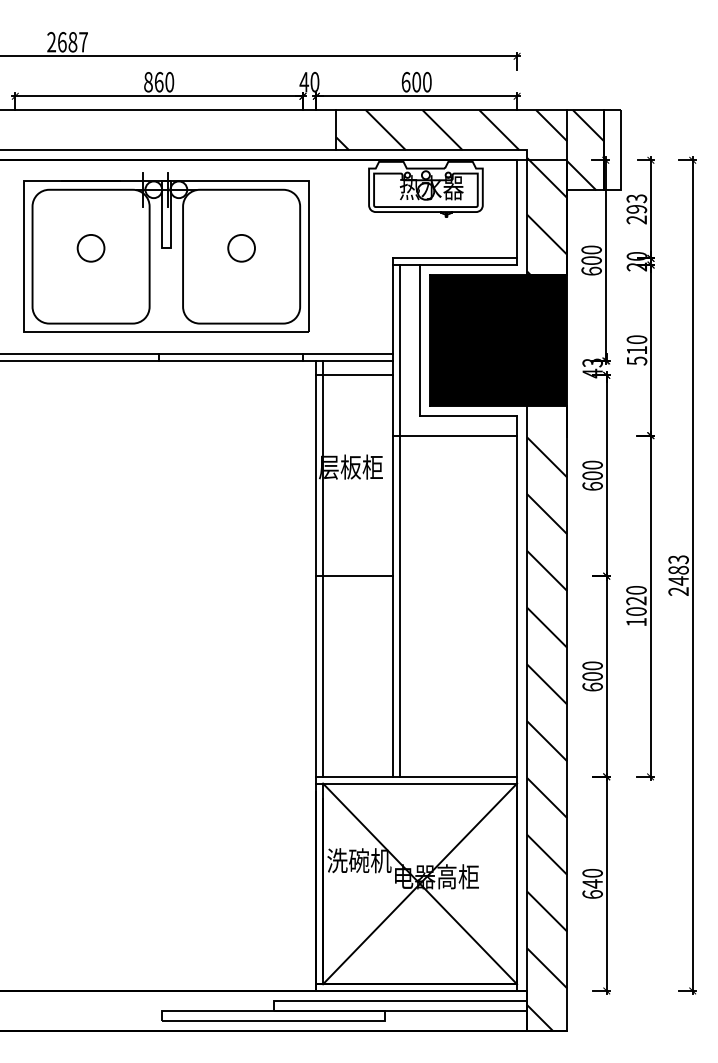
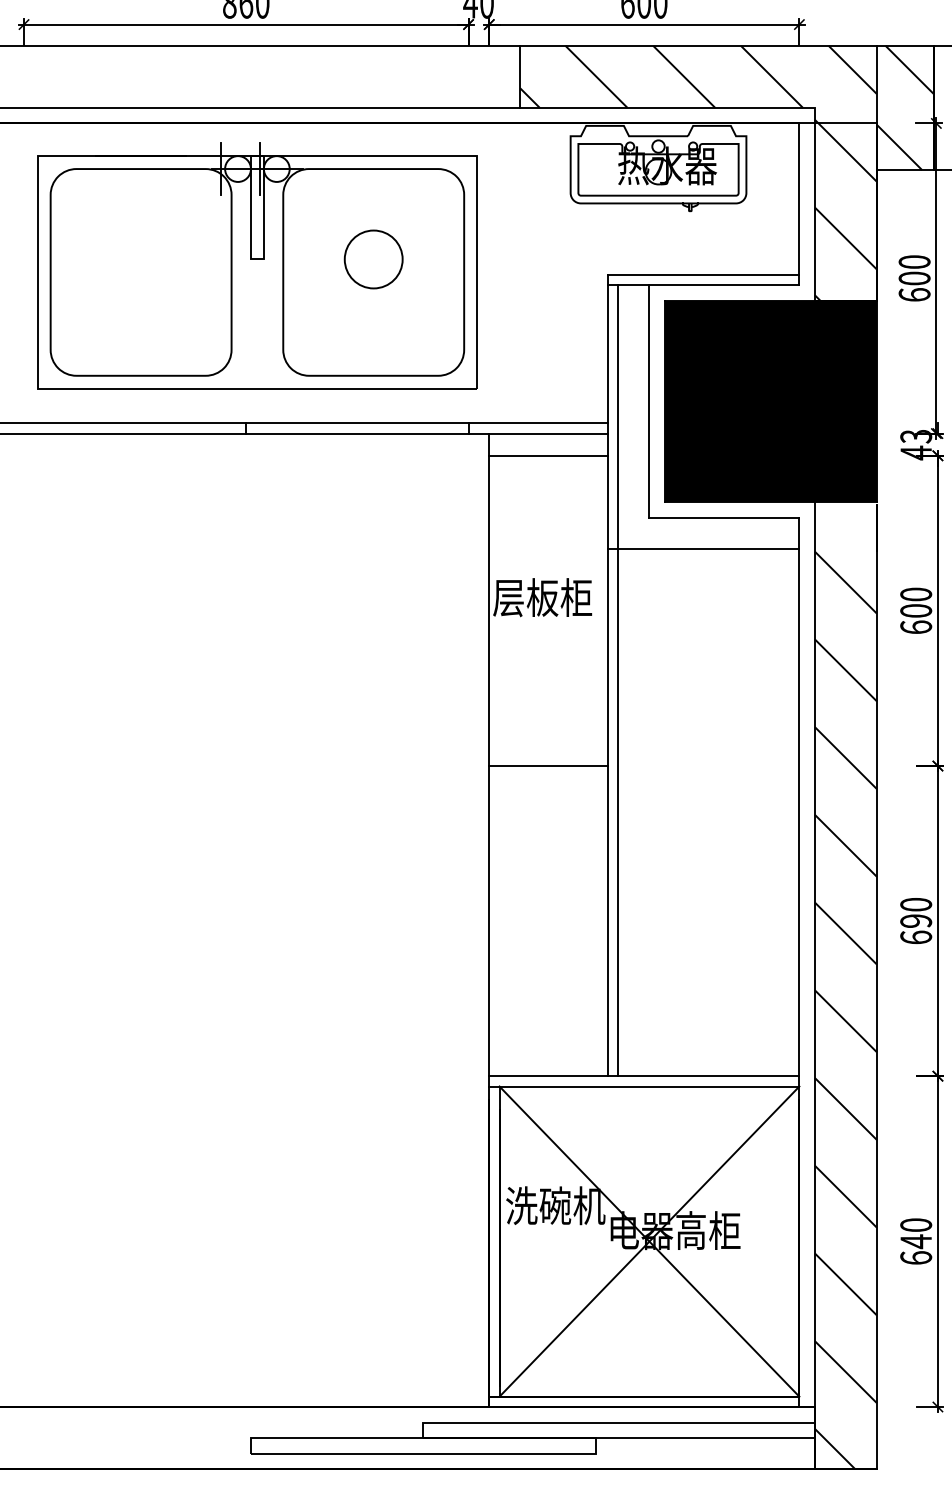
circle: (241, 247) -> (373, 258), size x1.4
circle: (90, 248) -> (140, 259), removed
line: (323, 568) -> (500, 754), removed
text: (592, 676) -> (915, 921), 600 -> 690

